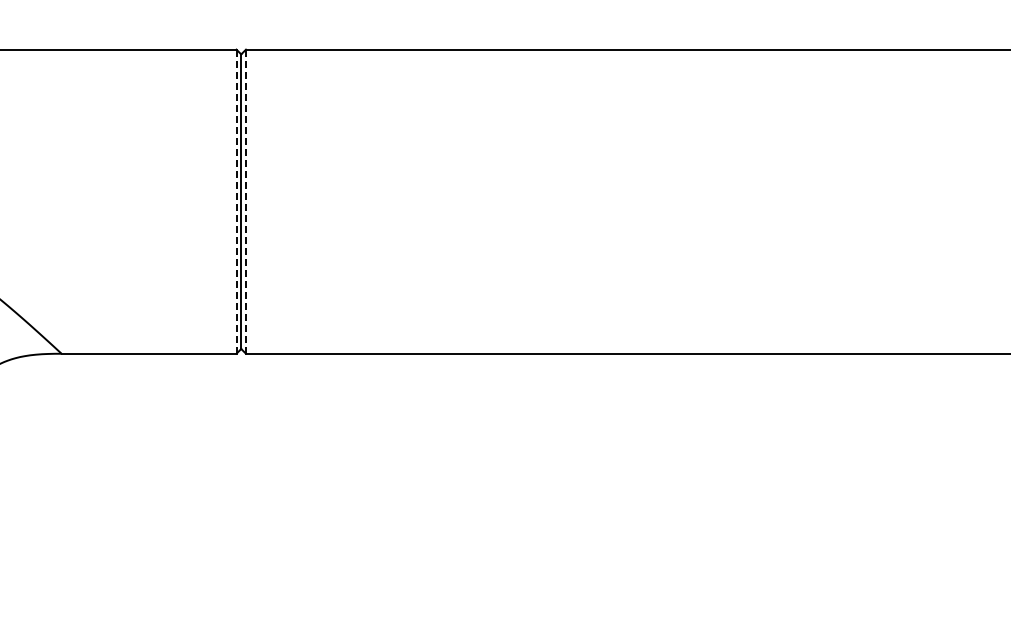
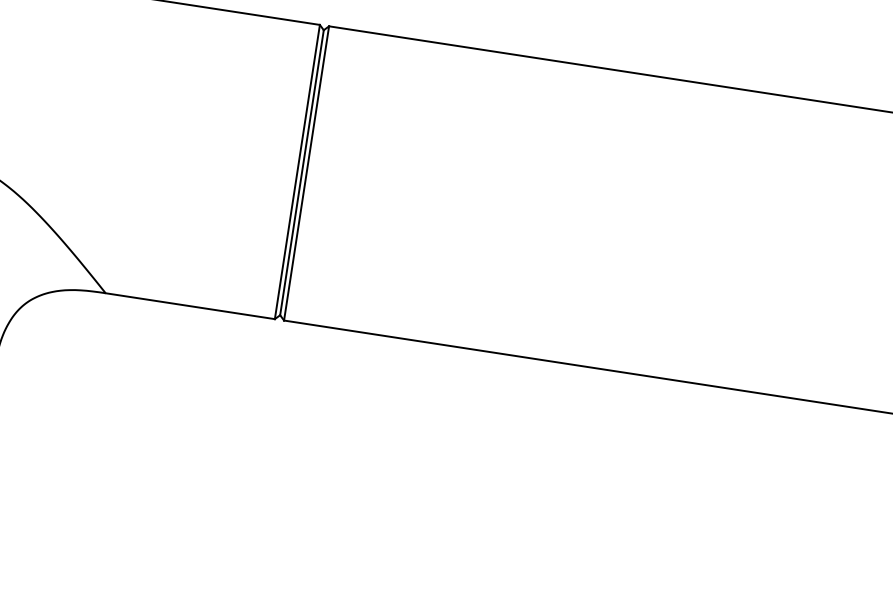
line: (236, 201) -> (297, 171), dashed -> solid
line: (246, 202) -> (306, 174), dashed -> solid

